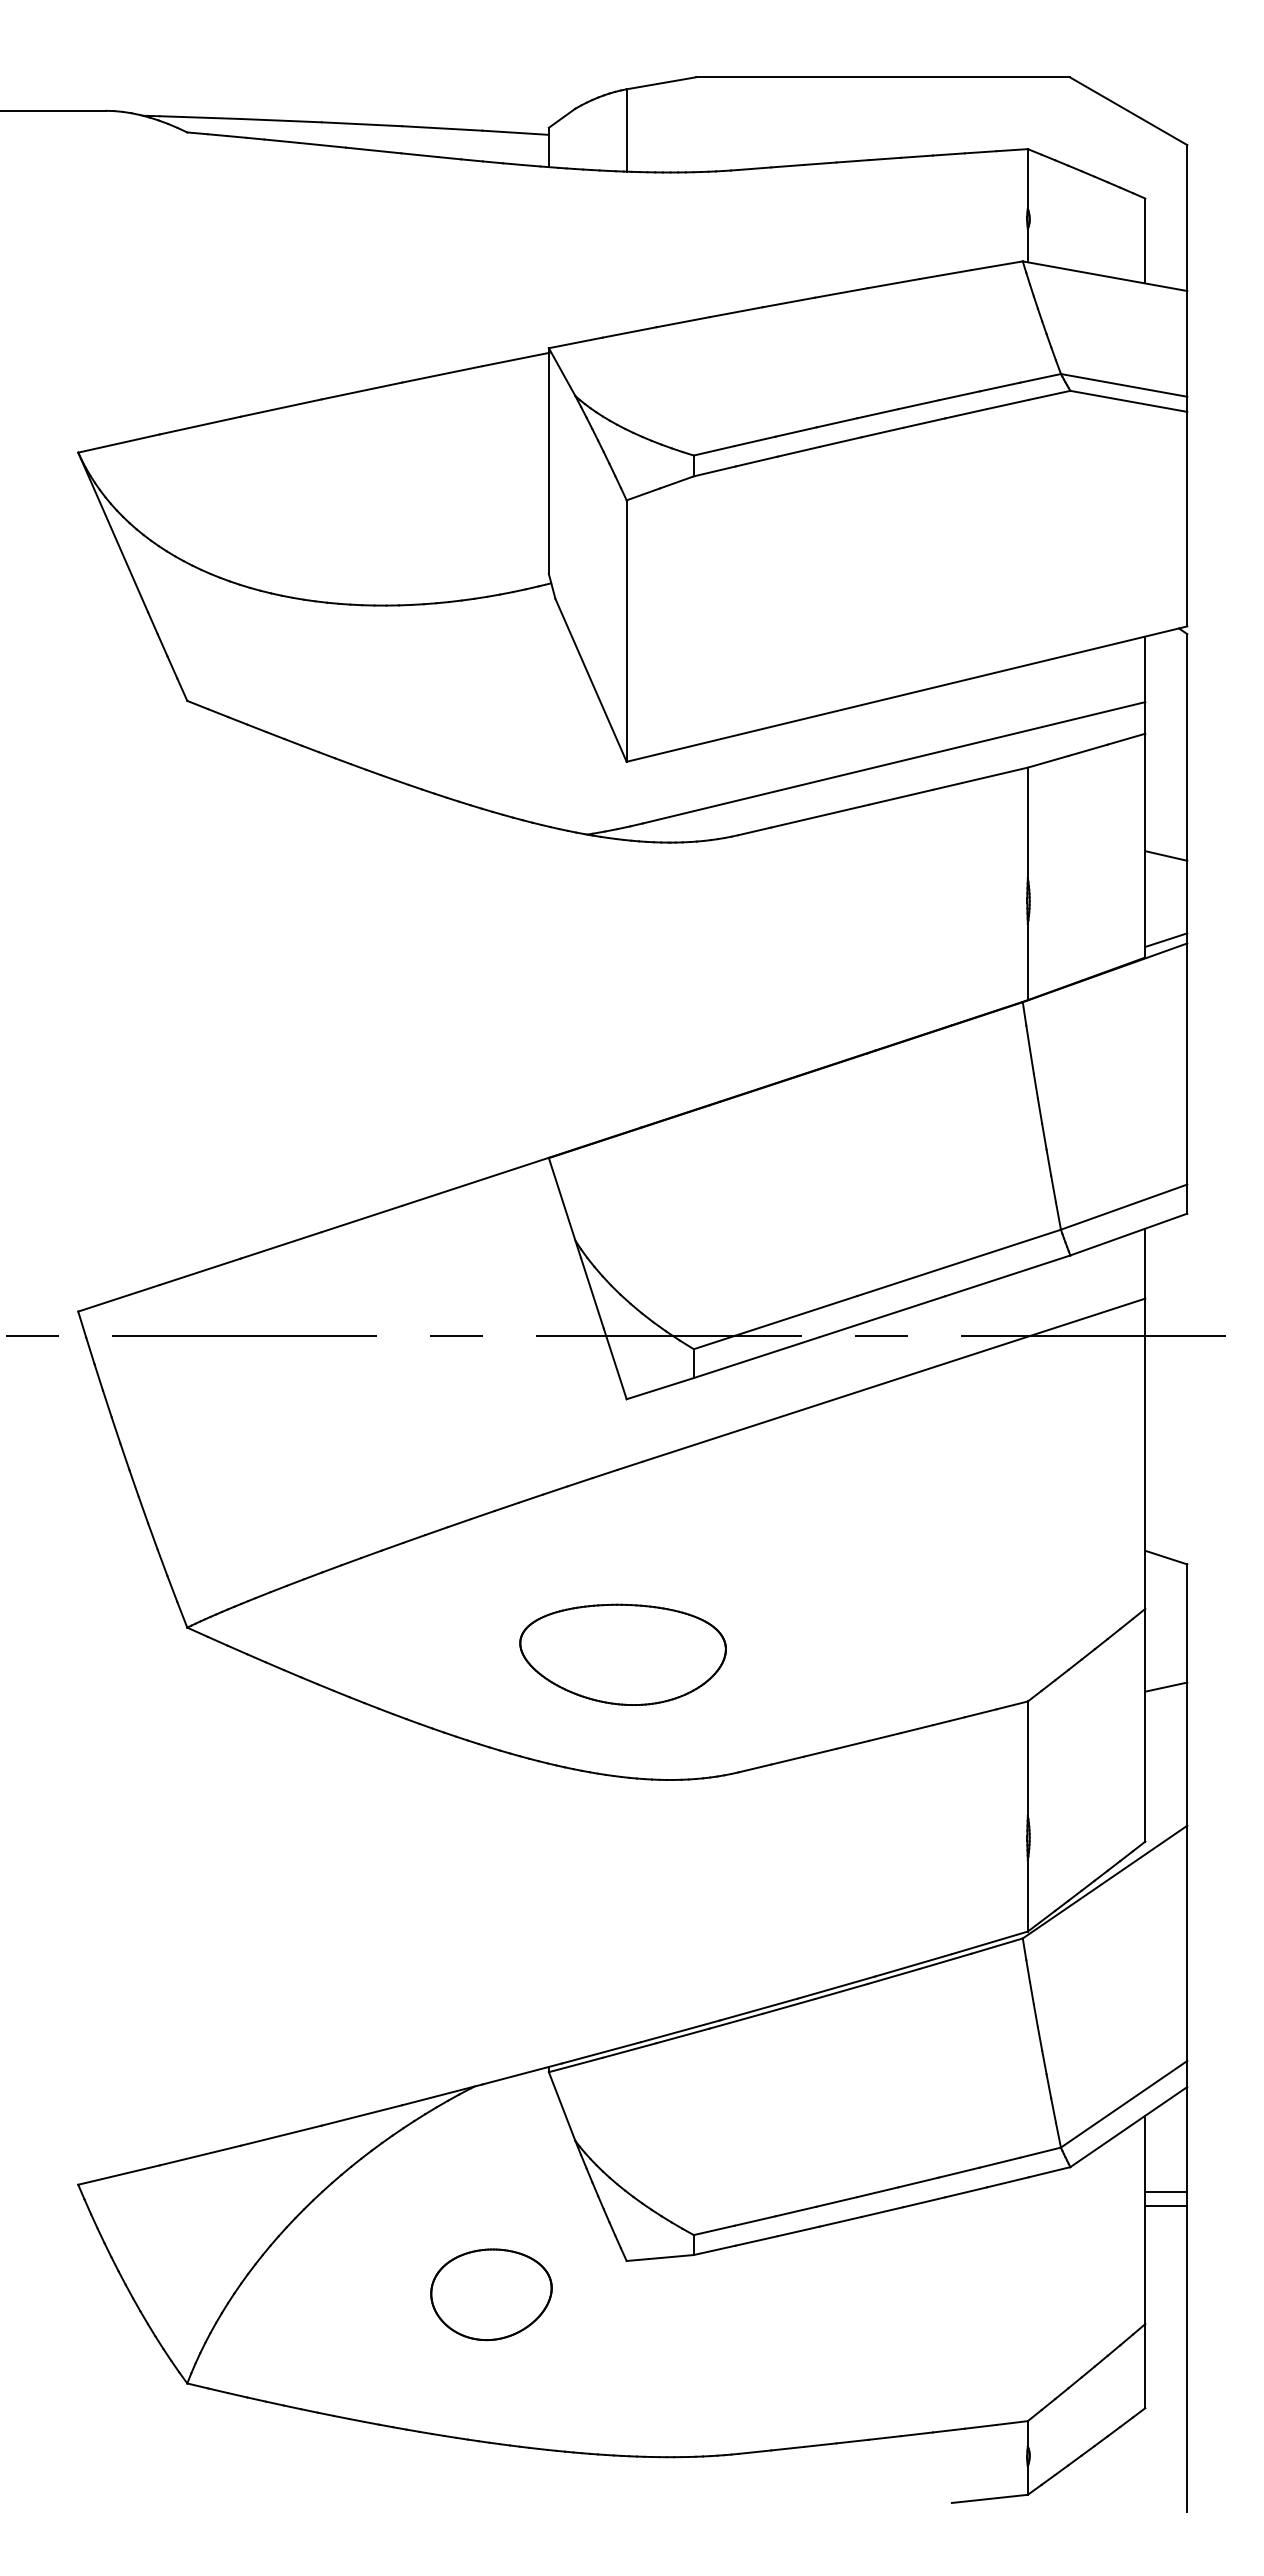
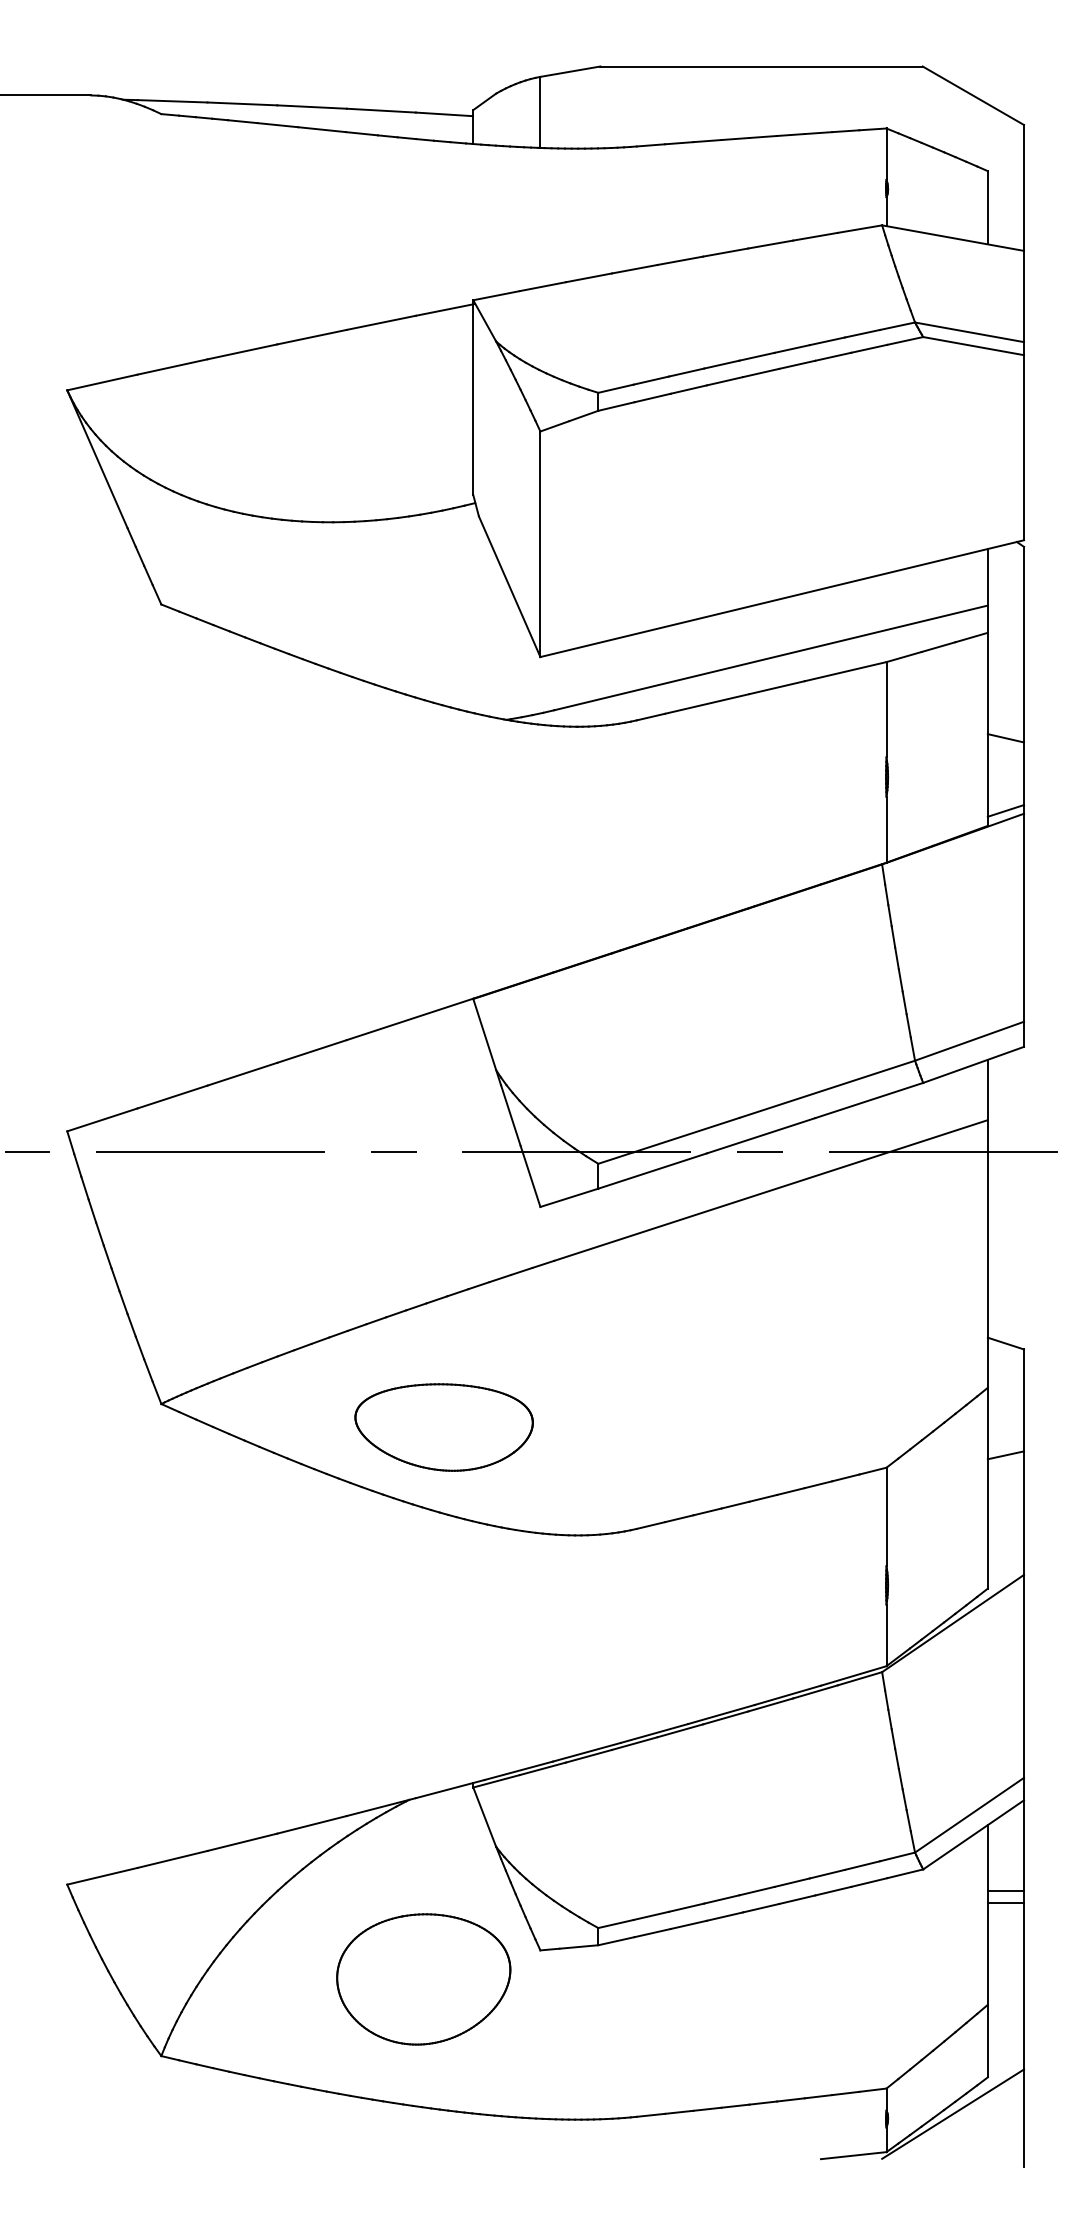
part: (622, 1654) -> (443, 1427), moved
part: (491, 2294) -> (423, 1979), size x1.67
line: (1104, 2450) -> (952, 2113), added

